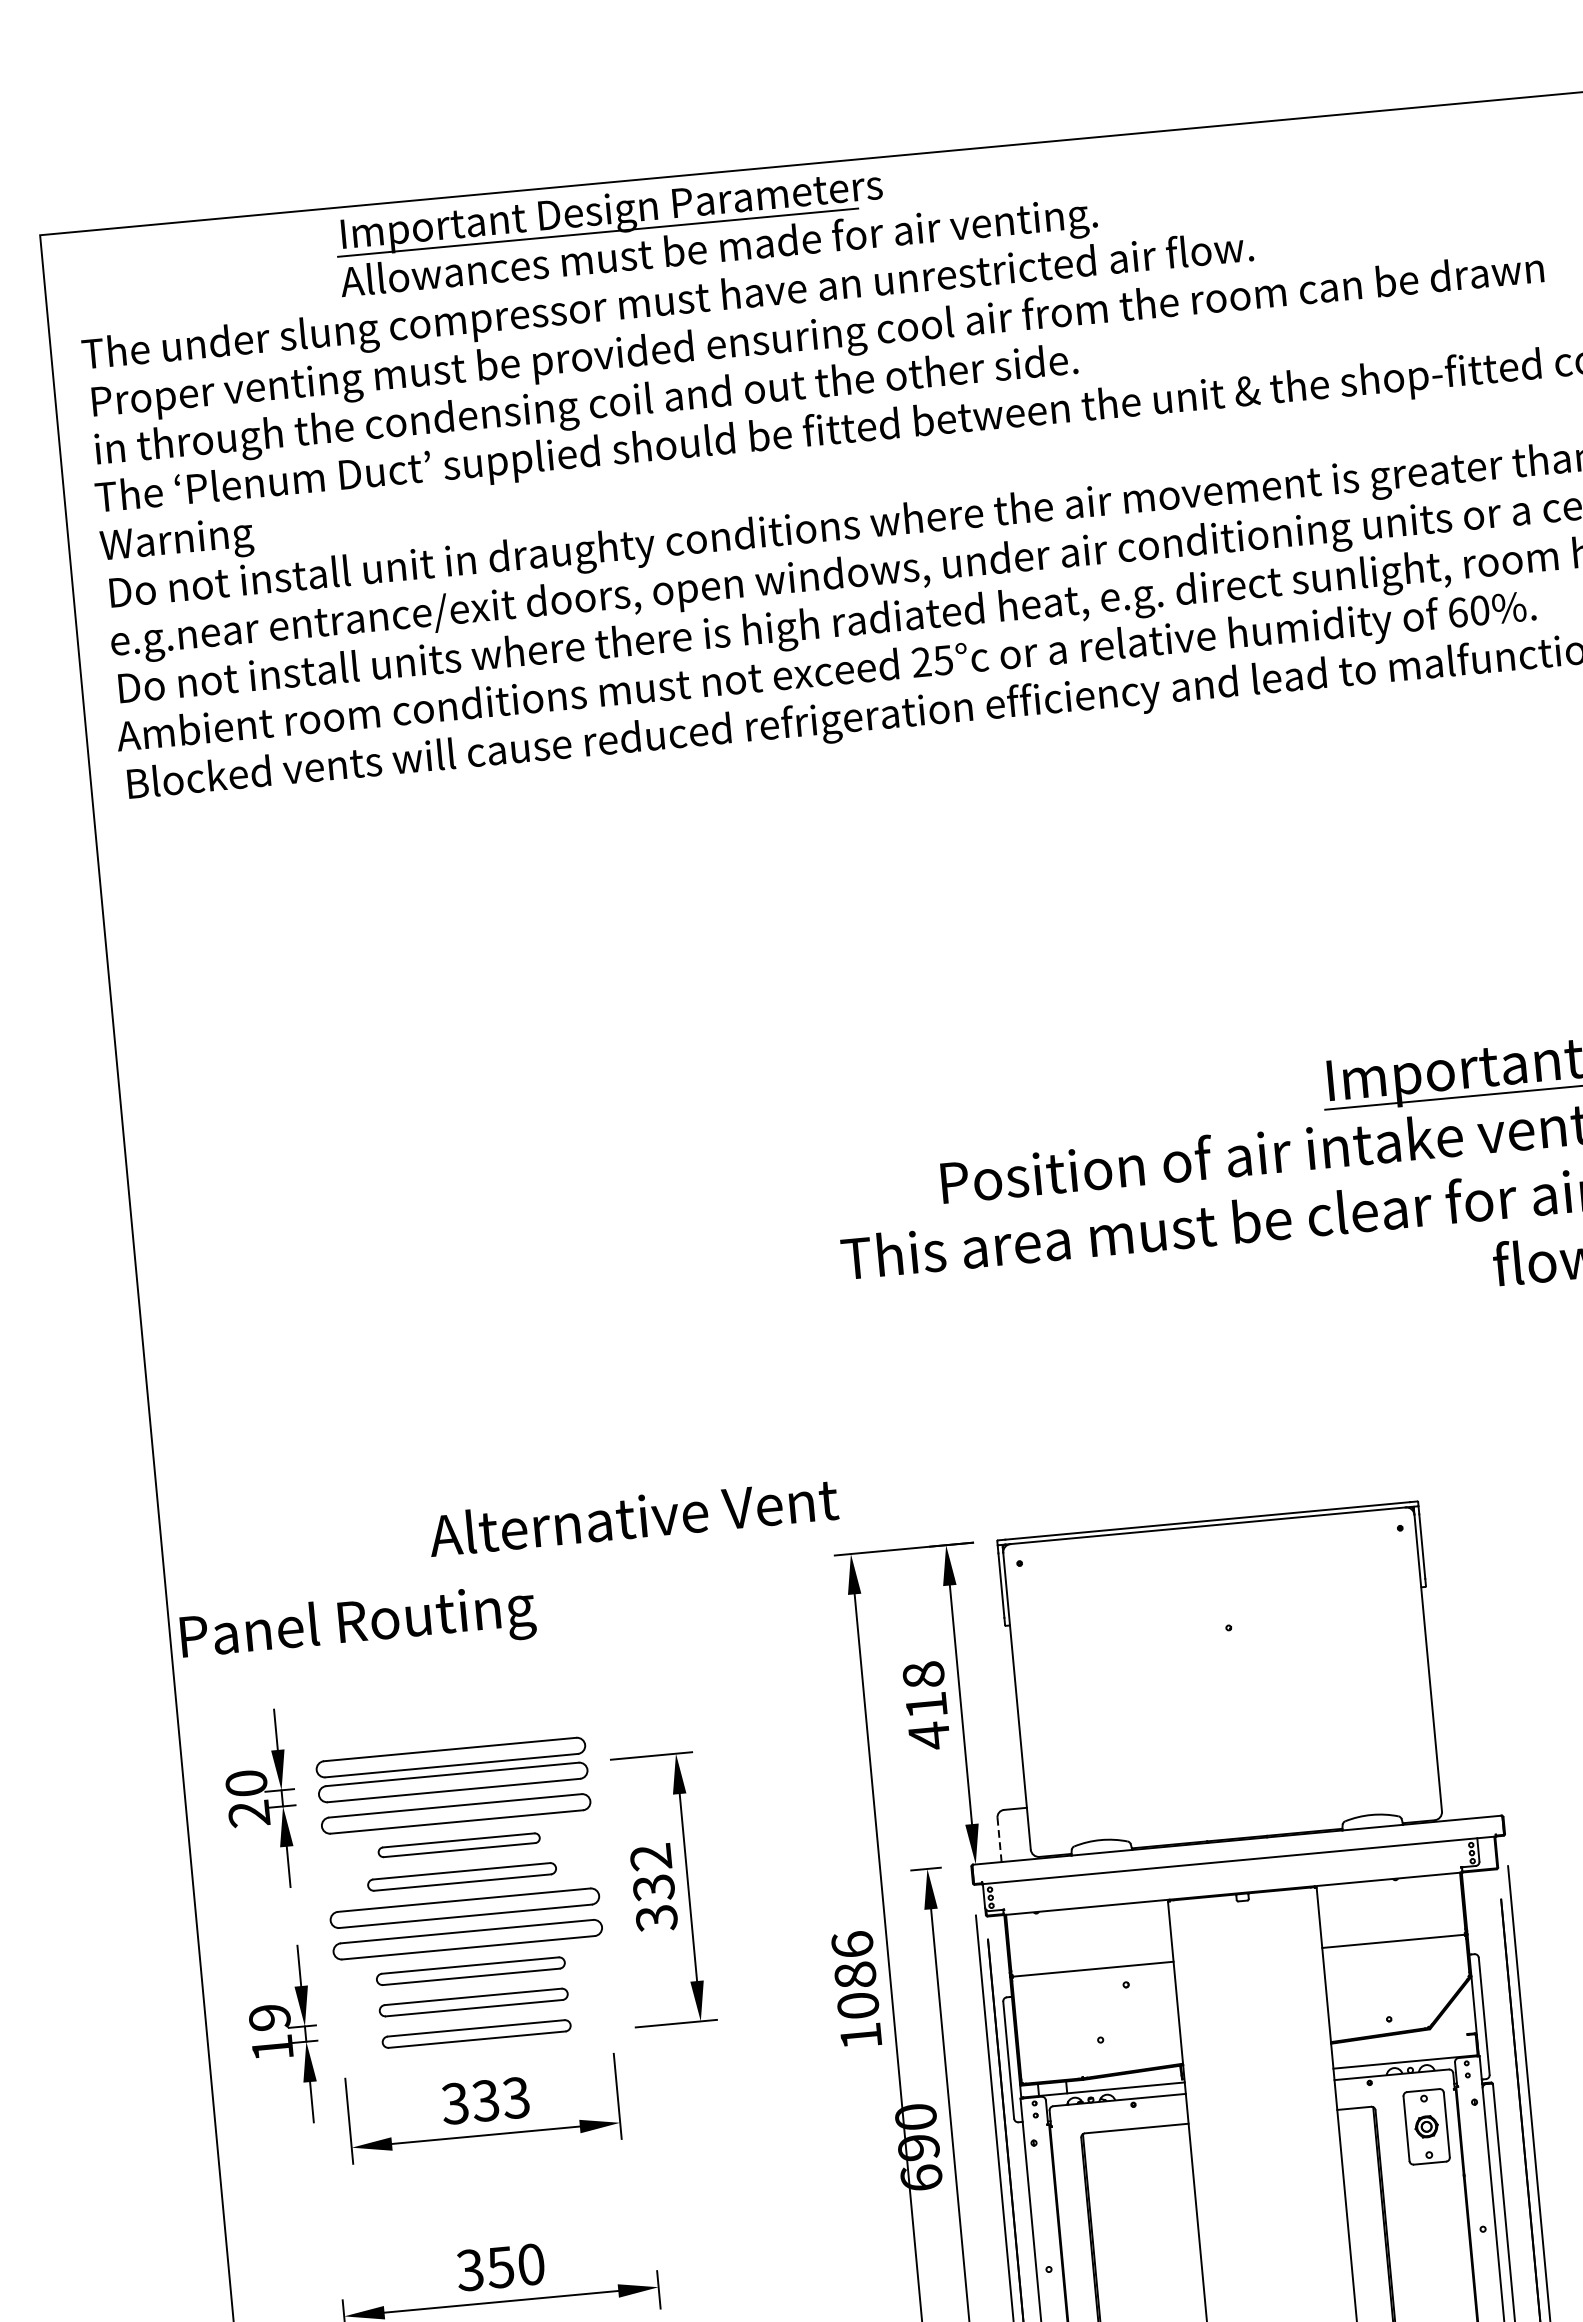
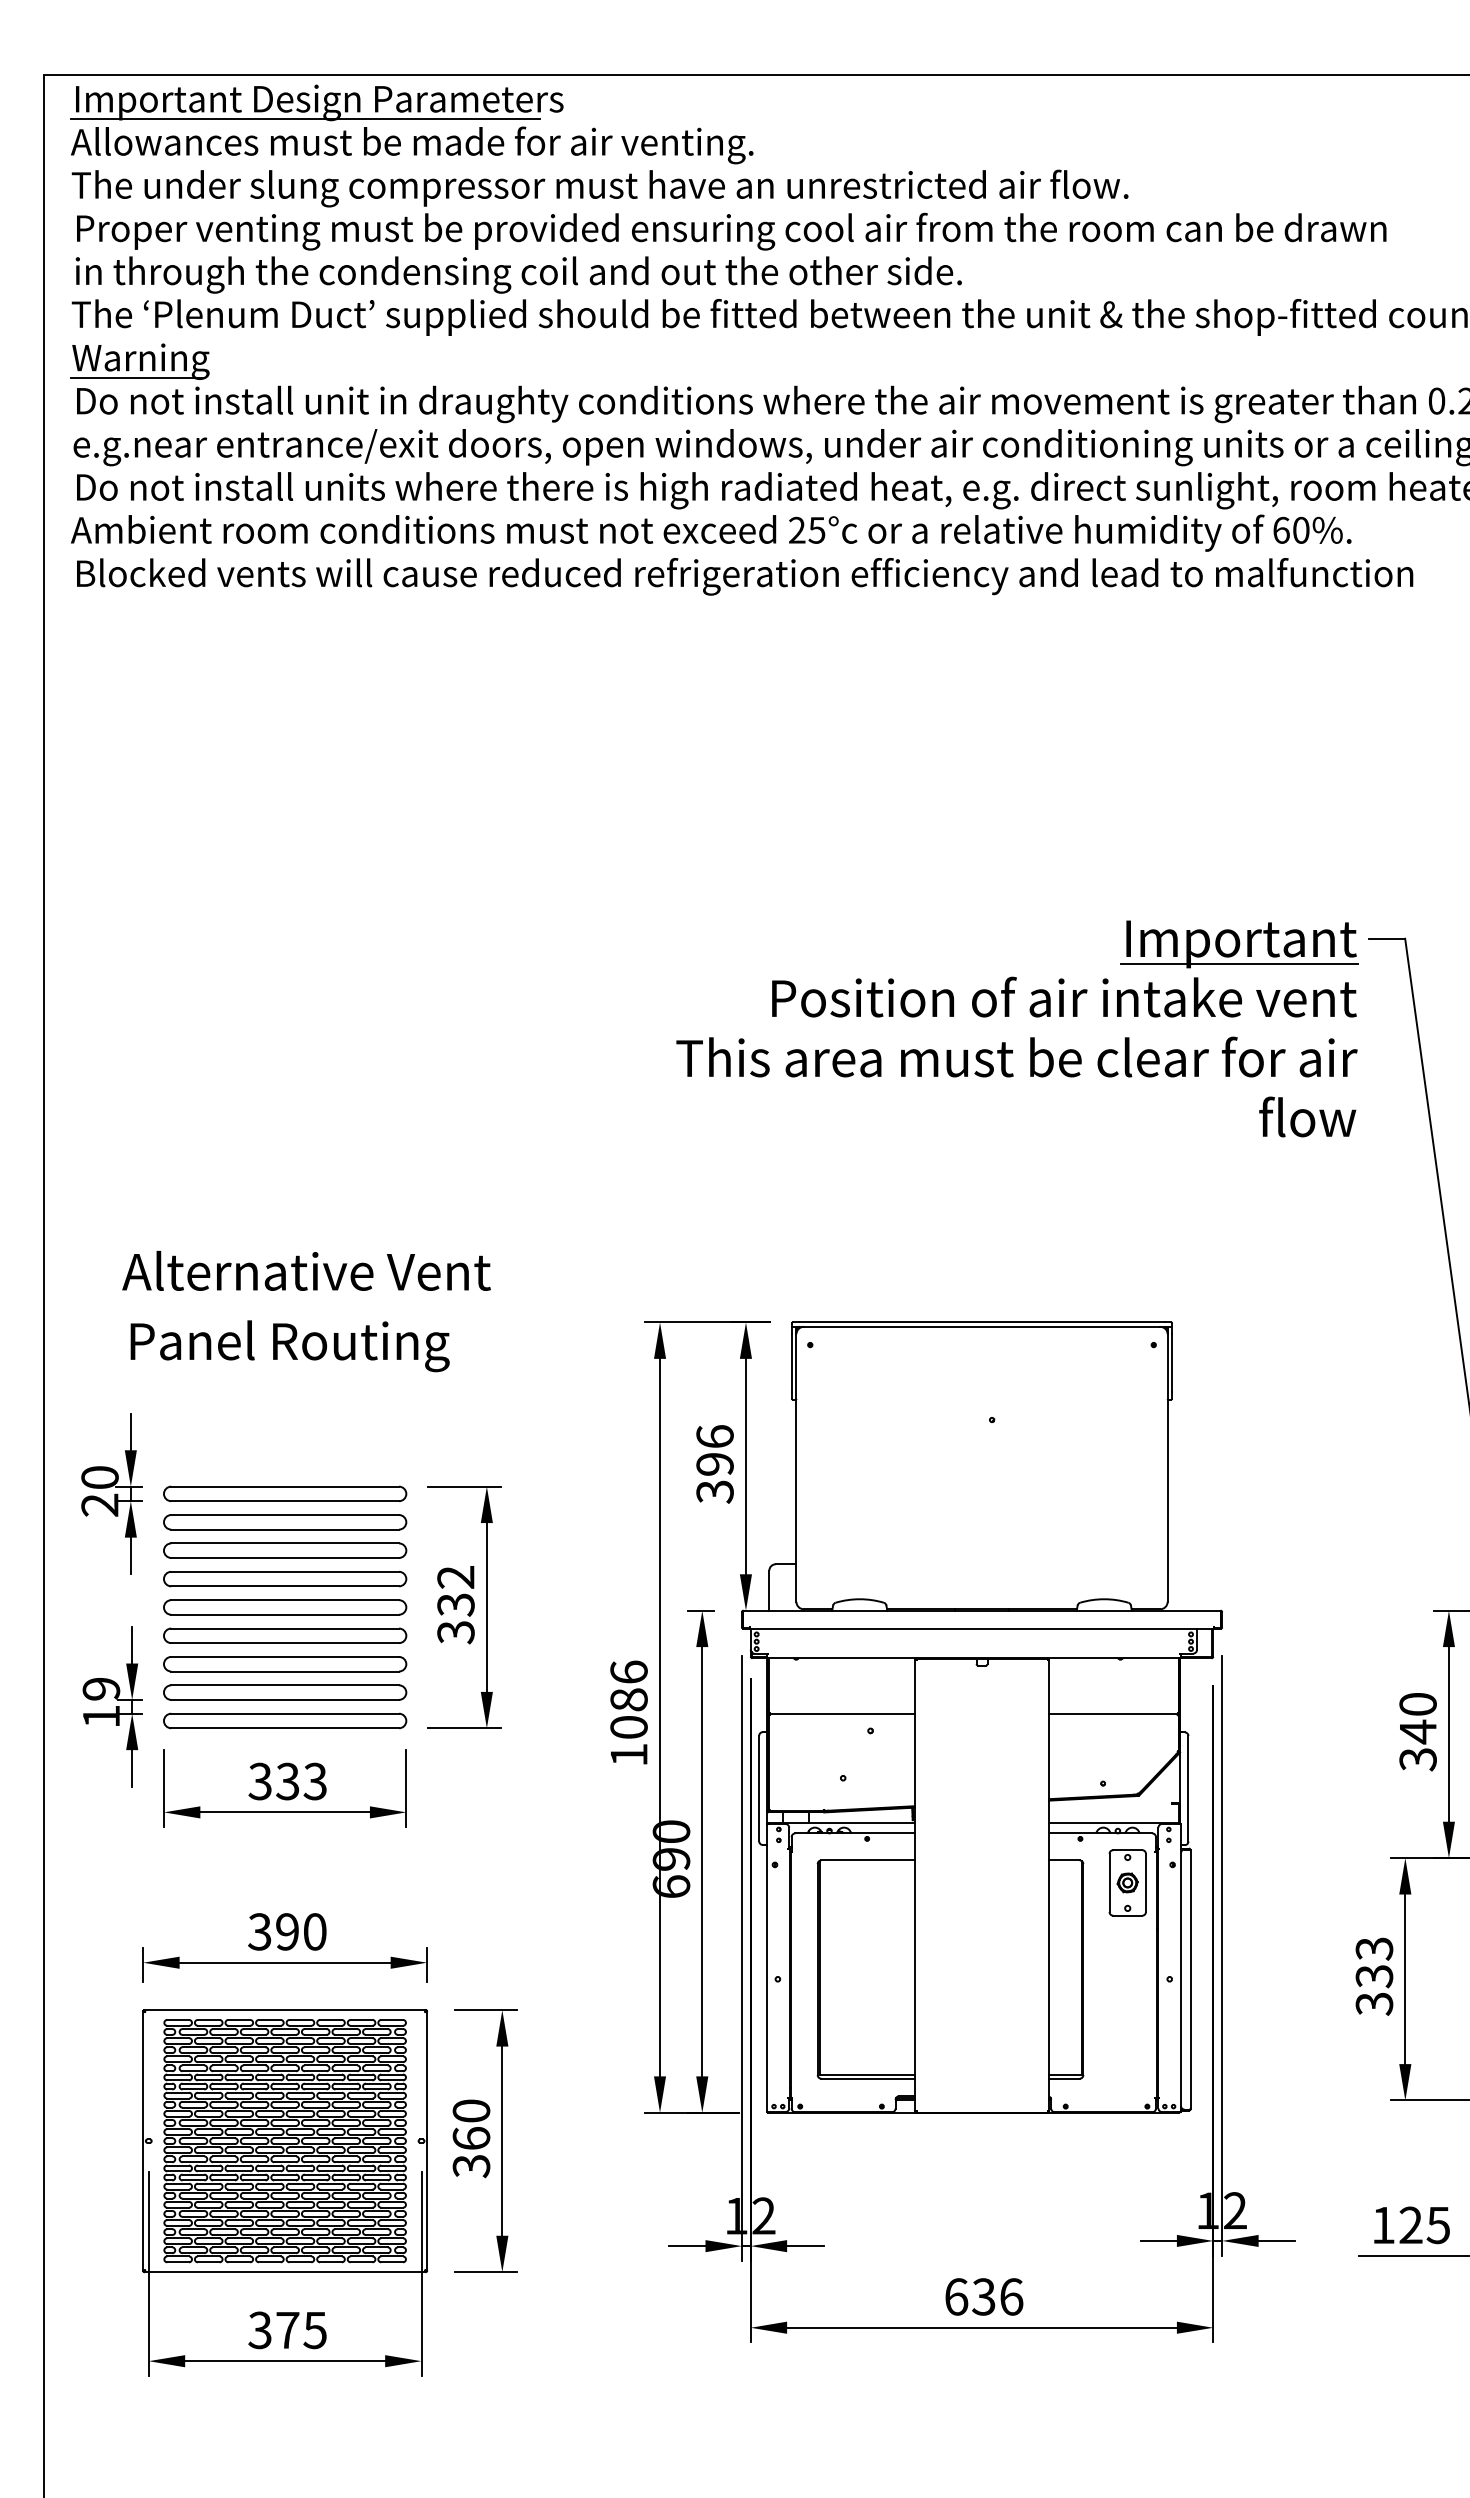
part: (716, 227) -> (411, 124), moved
line: (173, 560) -> (136, 377), added
text: (633, 1516) -> (306, 1270), moved
text: (357, 1626) -> (289, 1346), moved
text: (925, 1705) -> (714, 1464), 418 -> 396
part: (451, 1757) -> (285, 1471), removed
line: (999, 1839) -> (769, 1590), dashed -> solid
part: (459, 1845) -> (285, 1550), size x1.67
part: (462, 1877) -> (285, 1579), size x1.43
part: (471, 1971) -> (285, 1664), size x1.43
part: (474, 2002) -> (285, 1692), size x1.43
part: (476, 2033) -> (285, 1720), size x1.43
text: (499, 2267) -> (286, 1931), 350 -> 390

